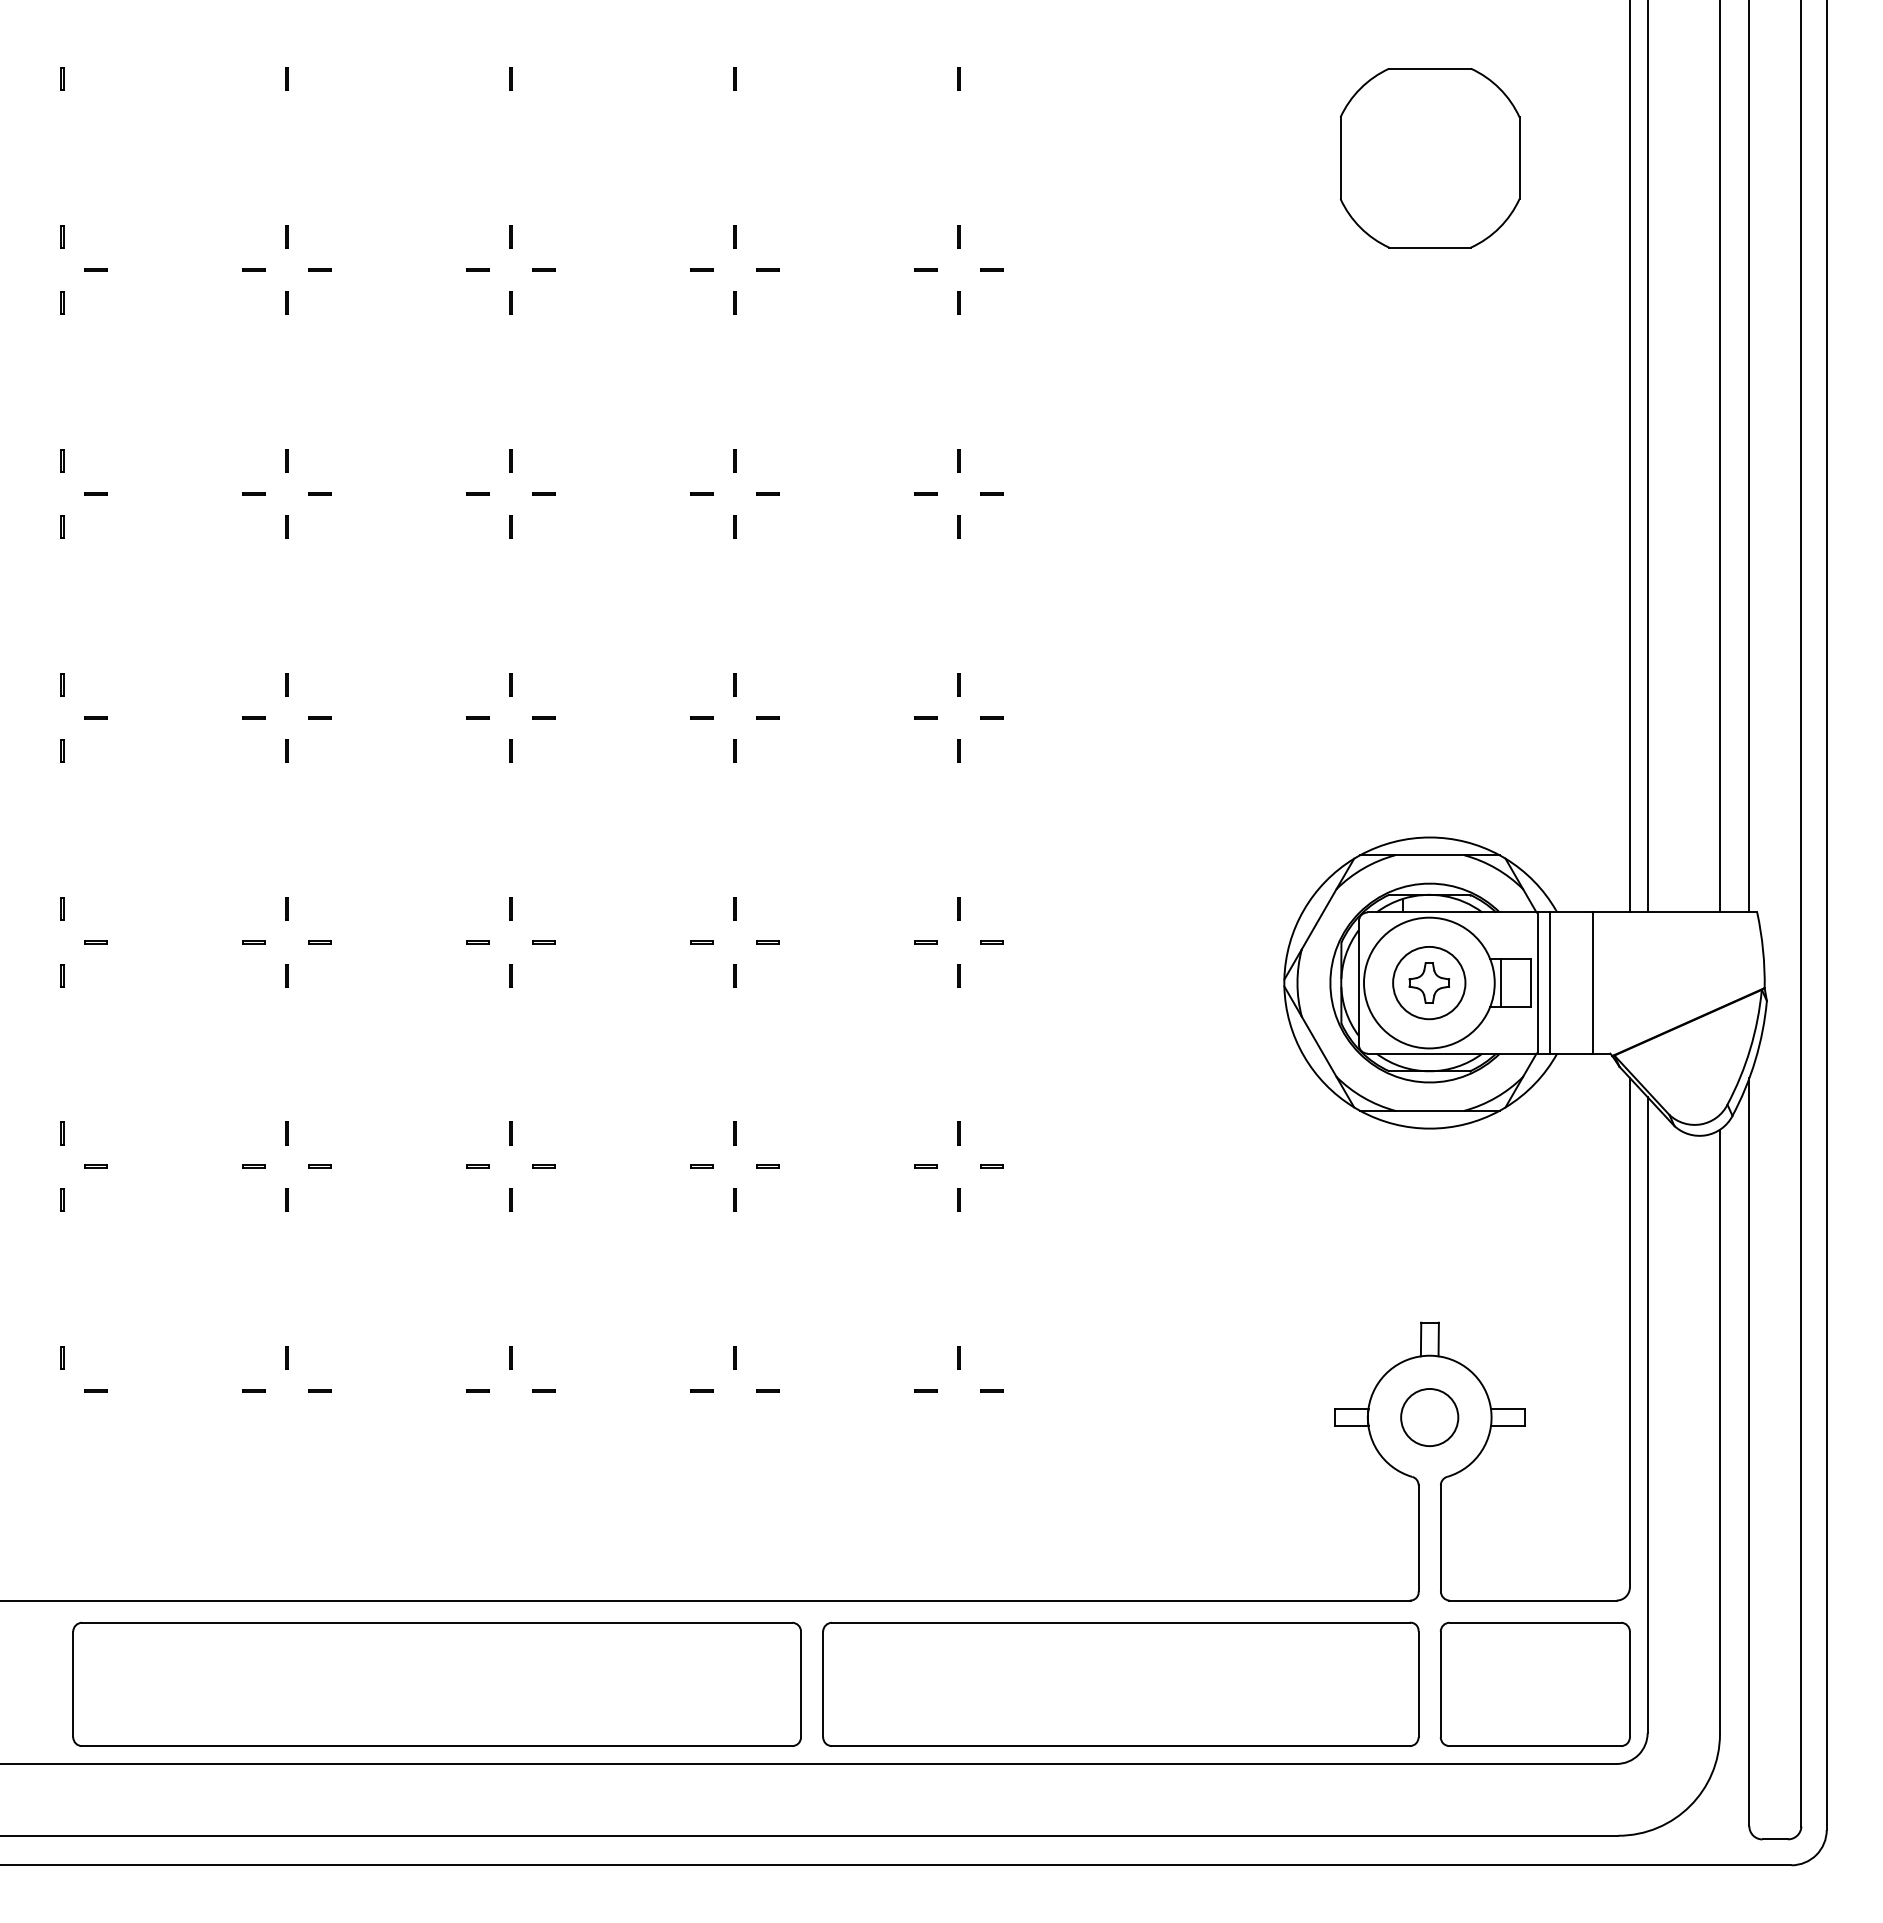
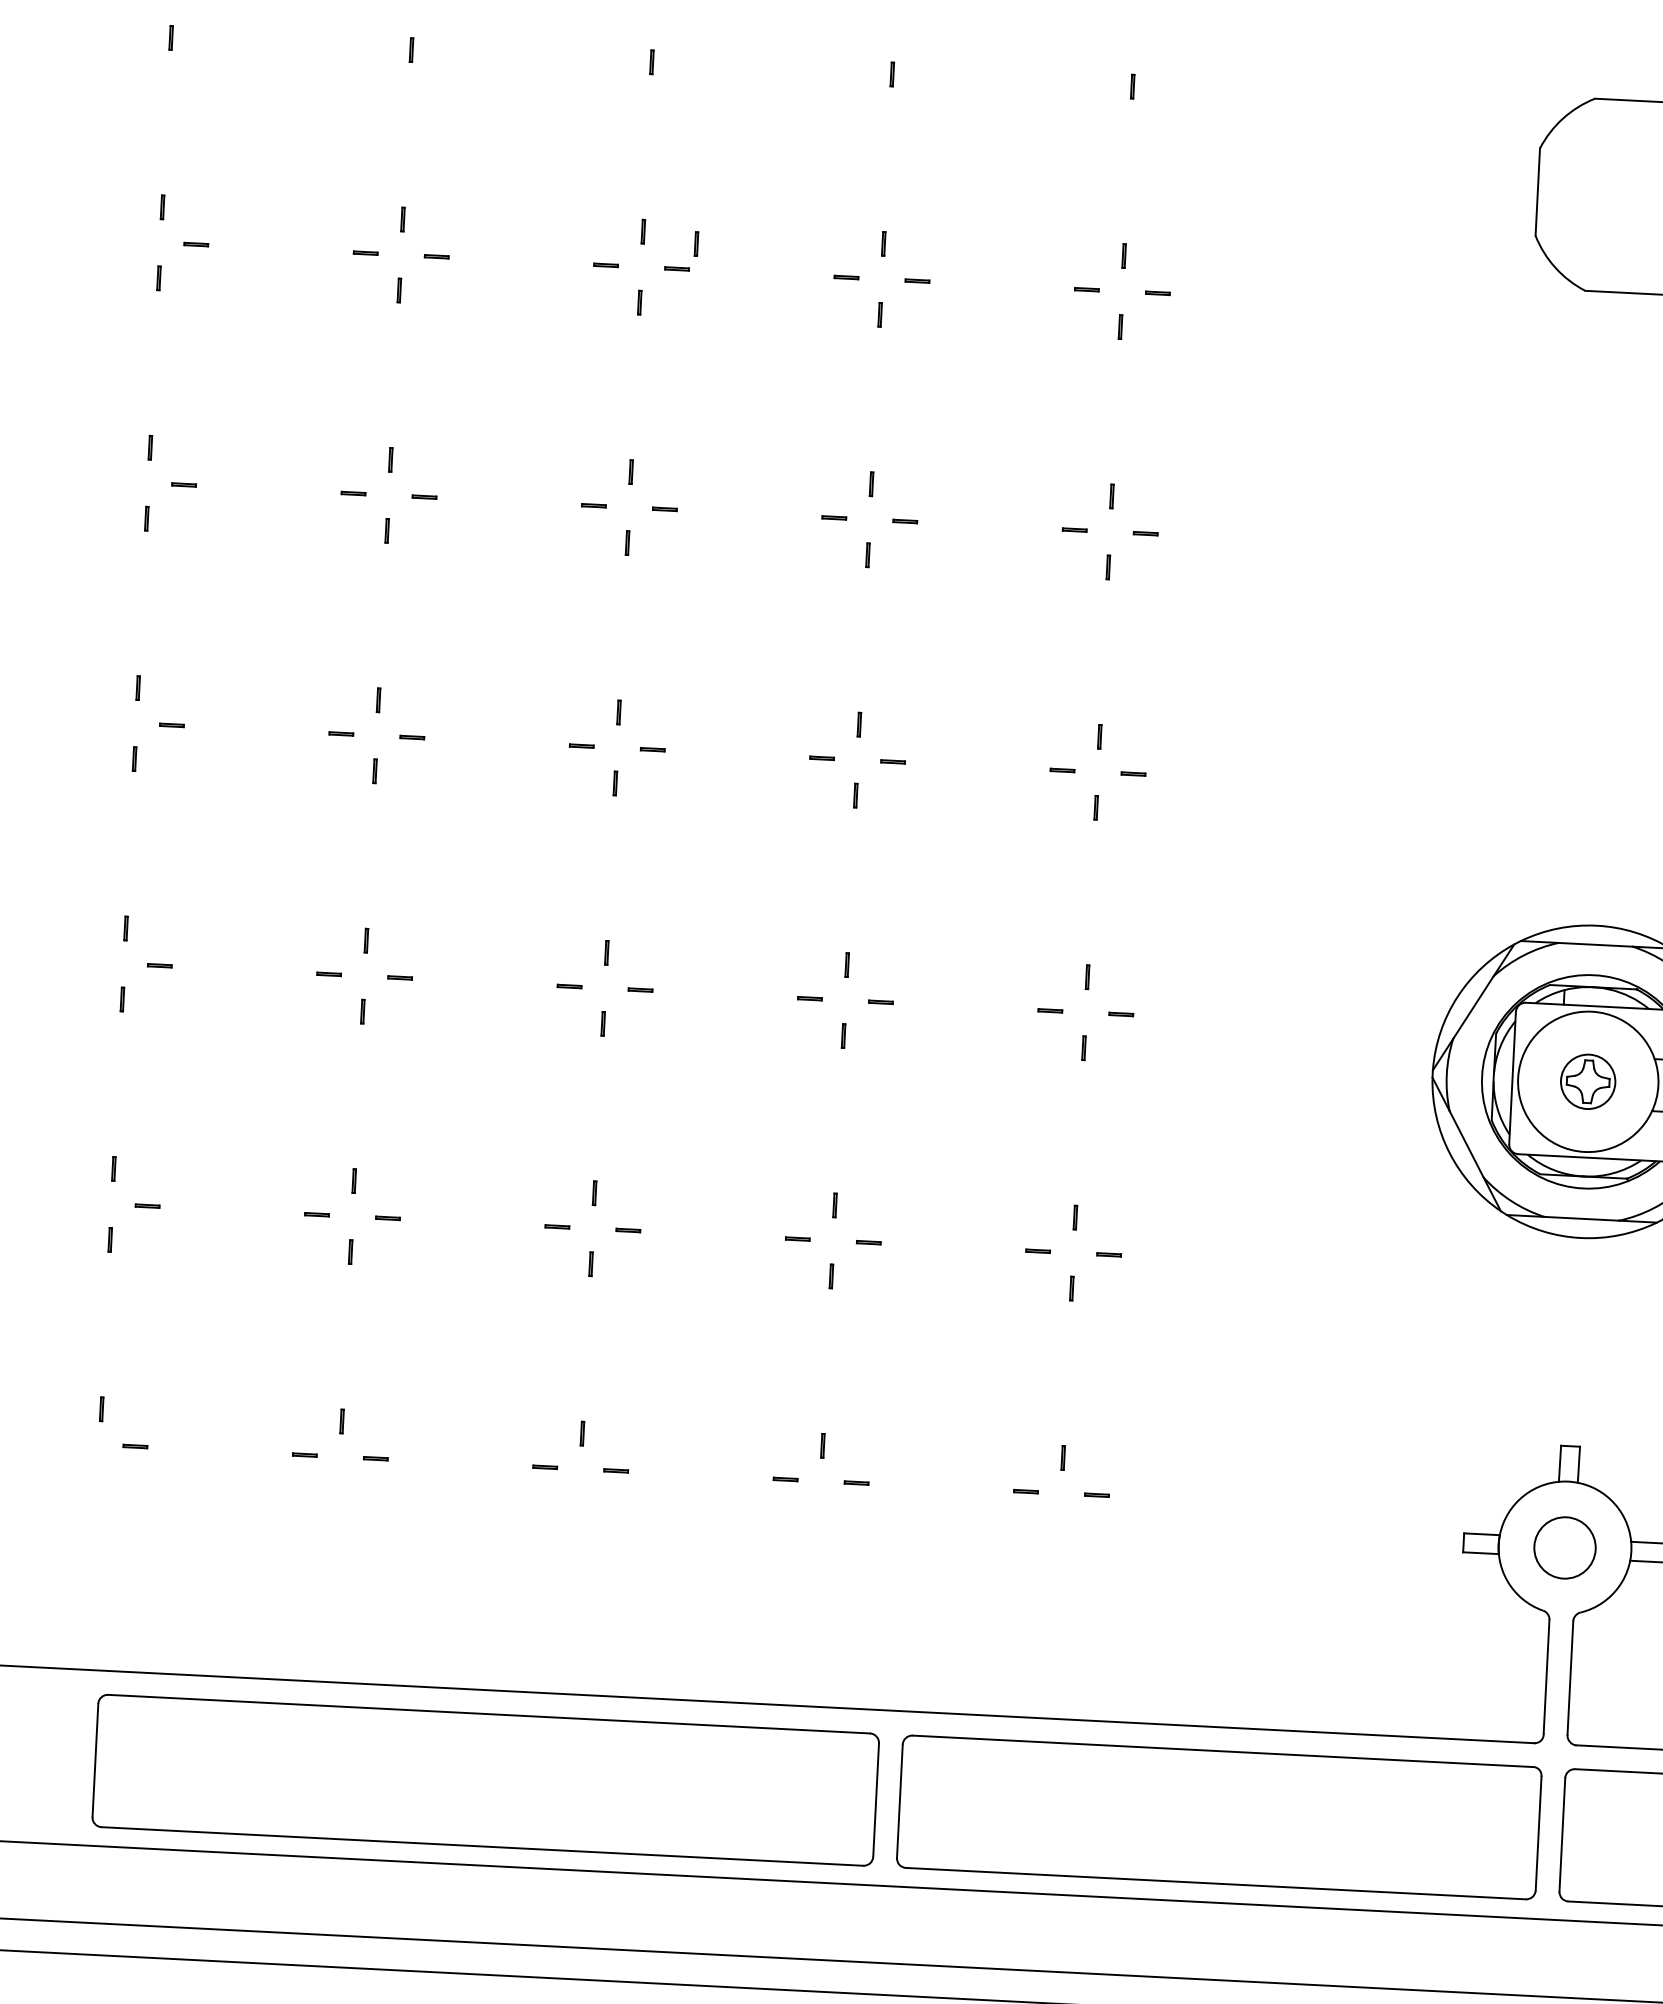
line: (560, 245) -> (696, 243), added
circle: (1429, 982) -> (1588, 1081), size x0.7

